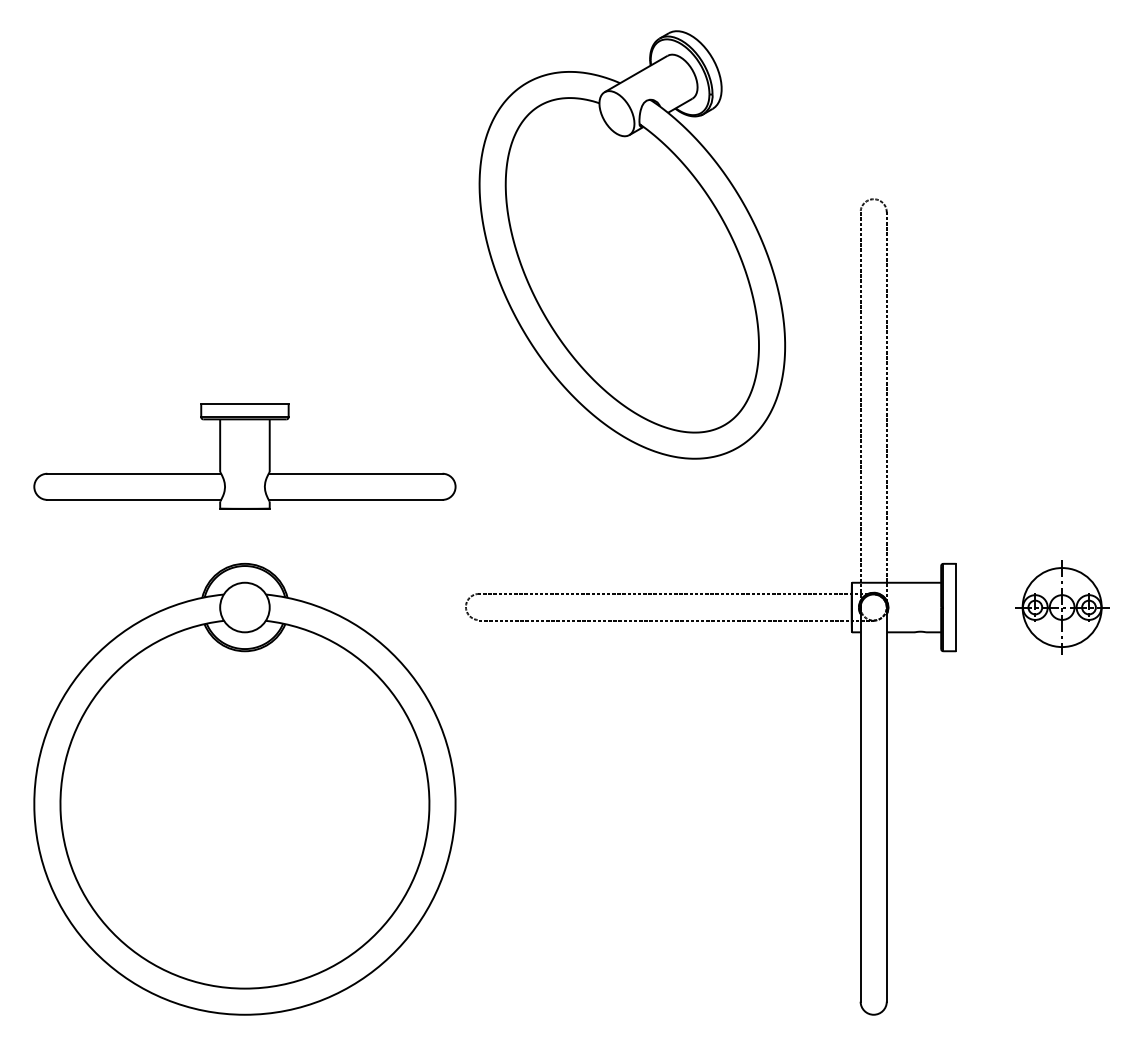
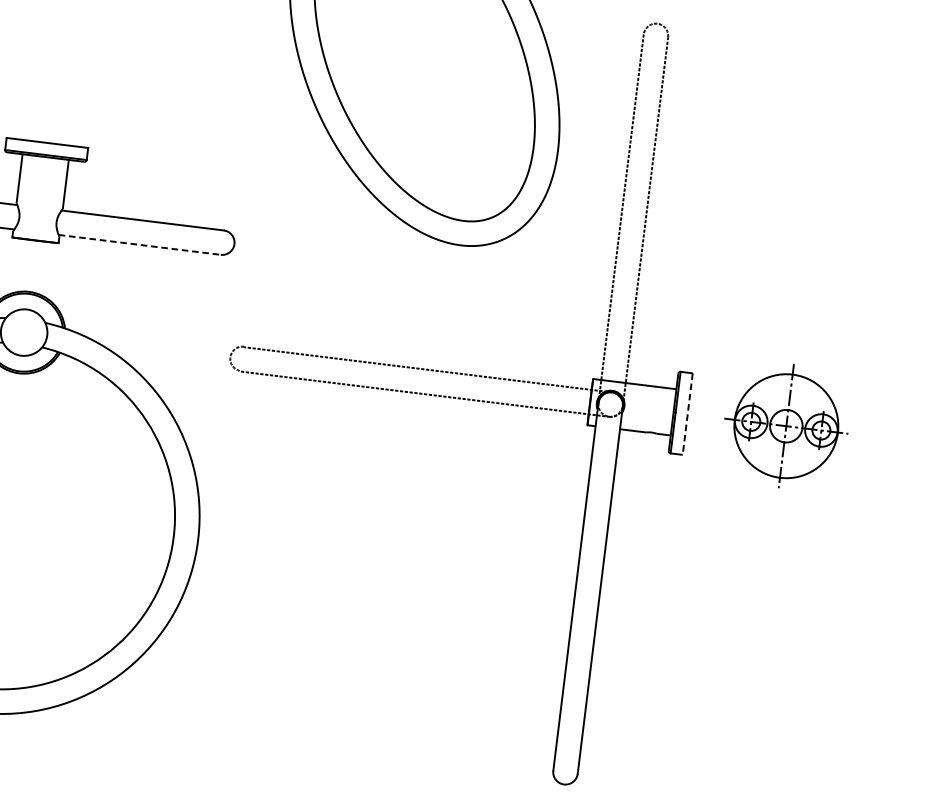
line: (355, 499) -> (139, 244), solid -> dashed
line: (956, 607) -> (687, 414), solid -> dashed
part: (1062, 607) -> (786, 426), size x1.4

